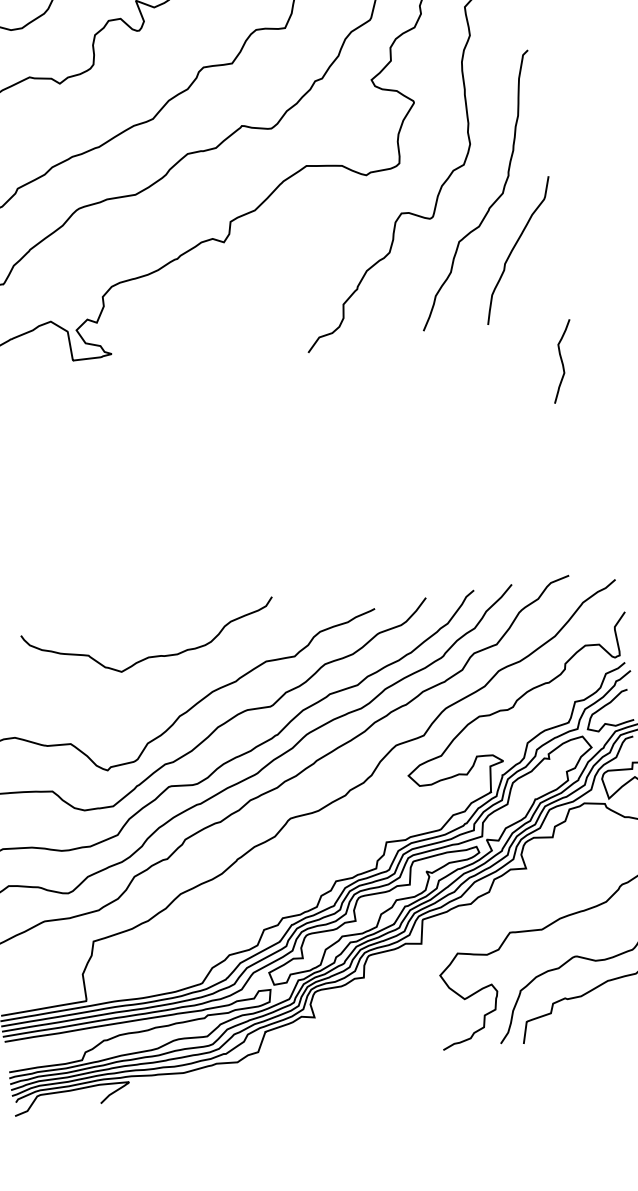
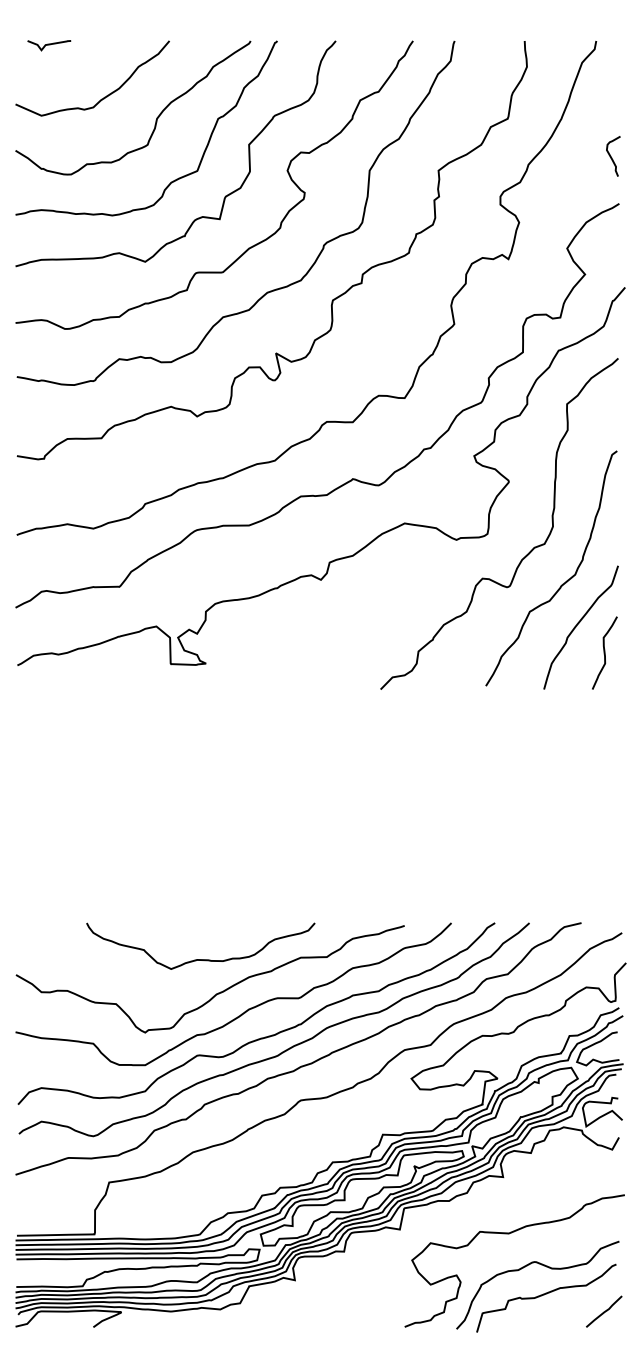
curve: (561, 360) -> (604, 652), moved
curve: (152, 656) -> (200, 959), moved

